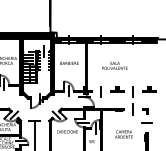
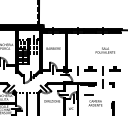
text: (114, 65) -> (105, 50), moved
line: (146, 122) -> (88, 94), moved

